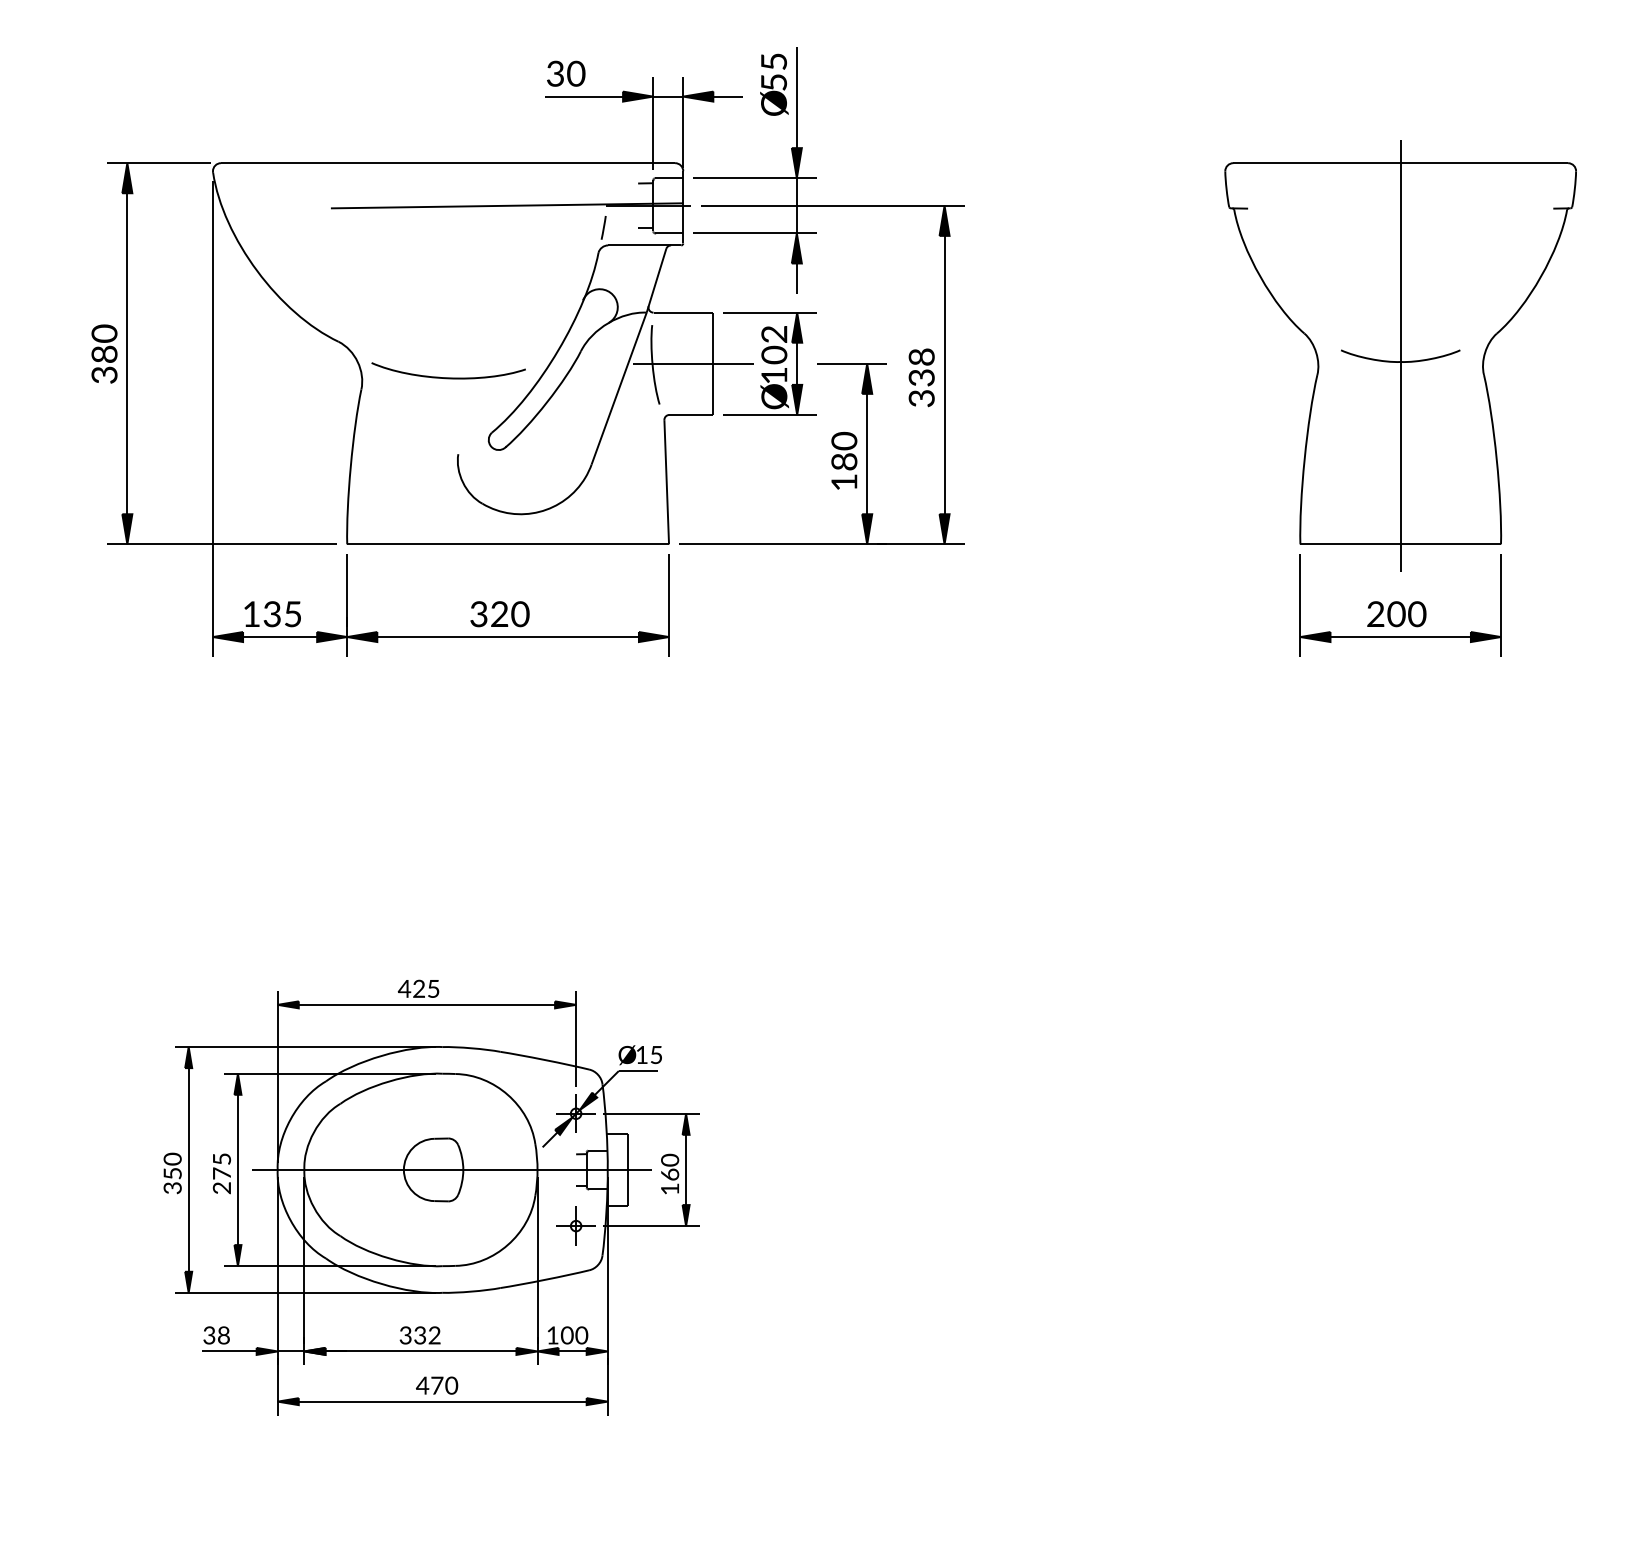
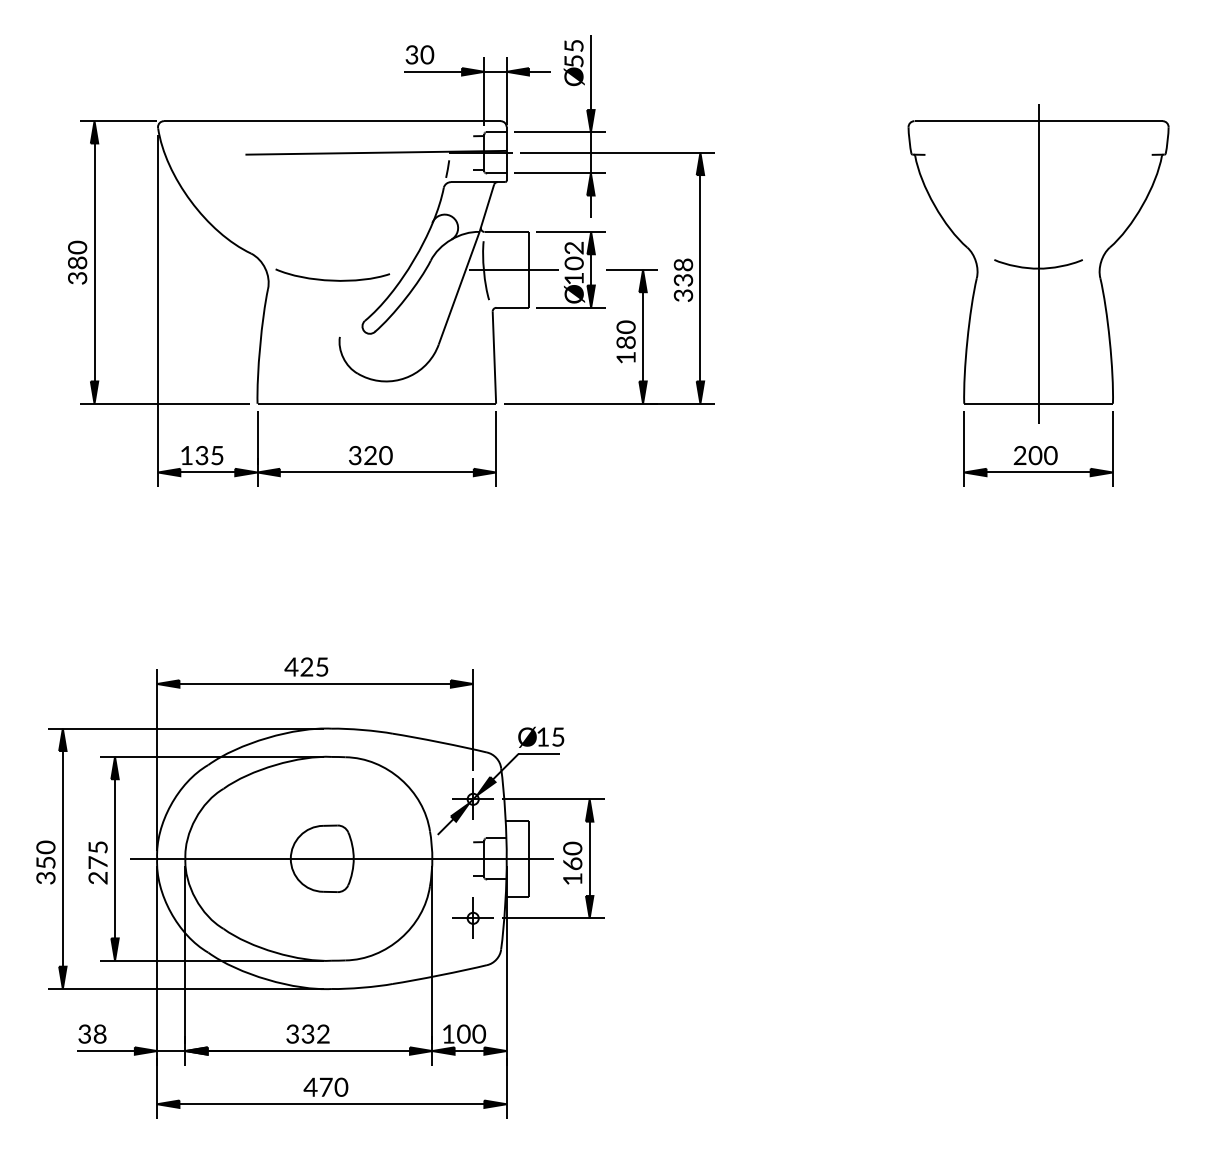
part: (431, 1197) -> (320, 888), size x1.43

